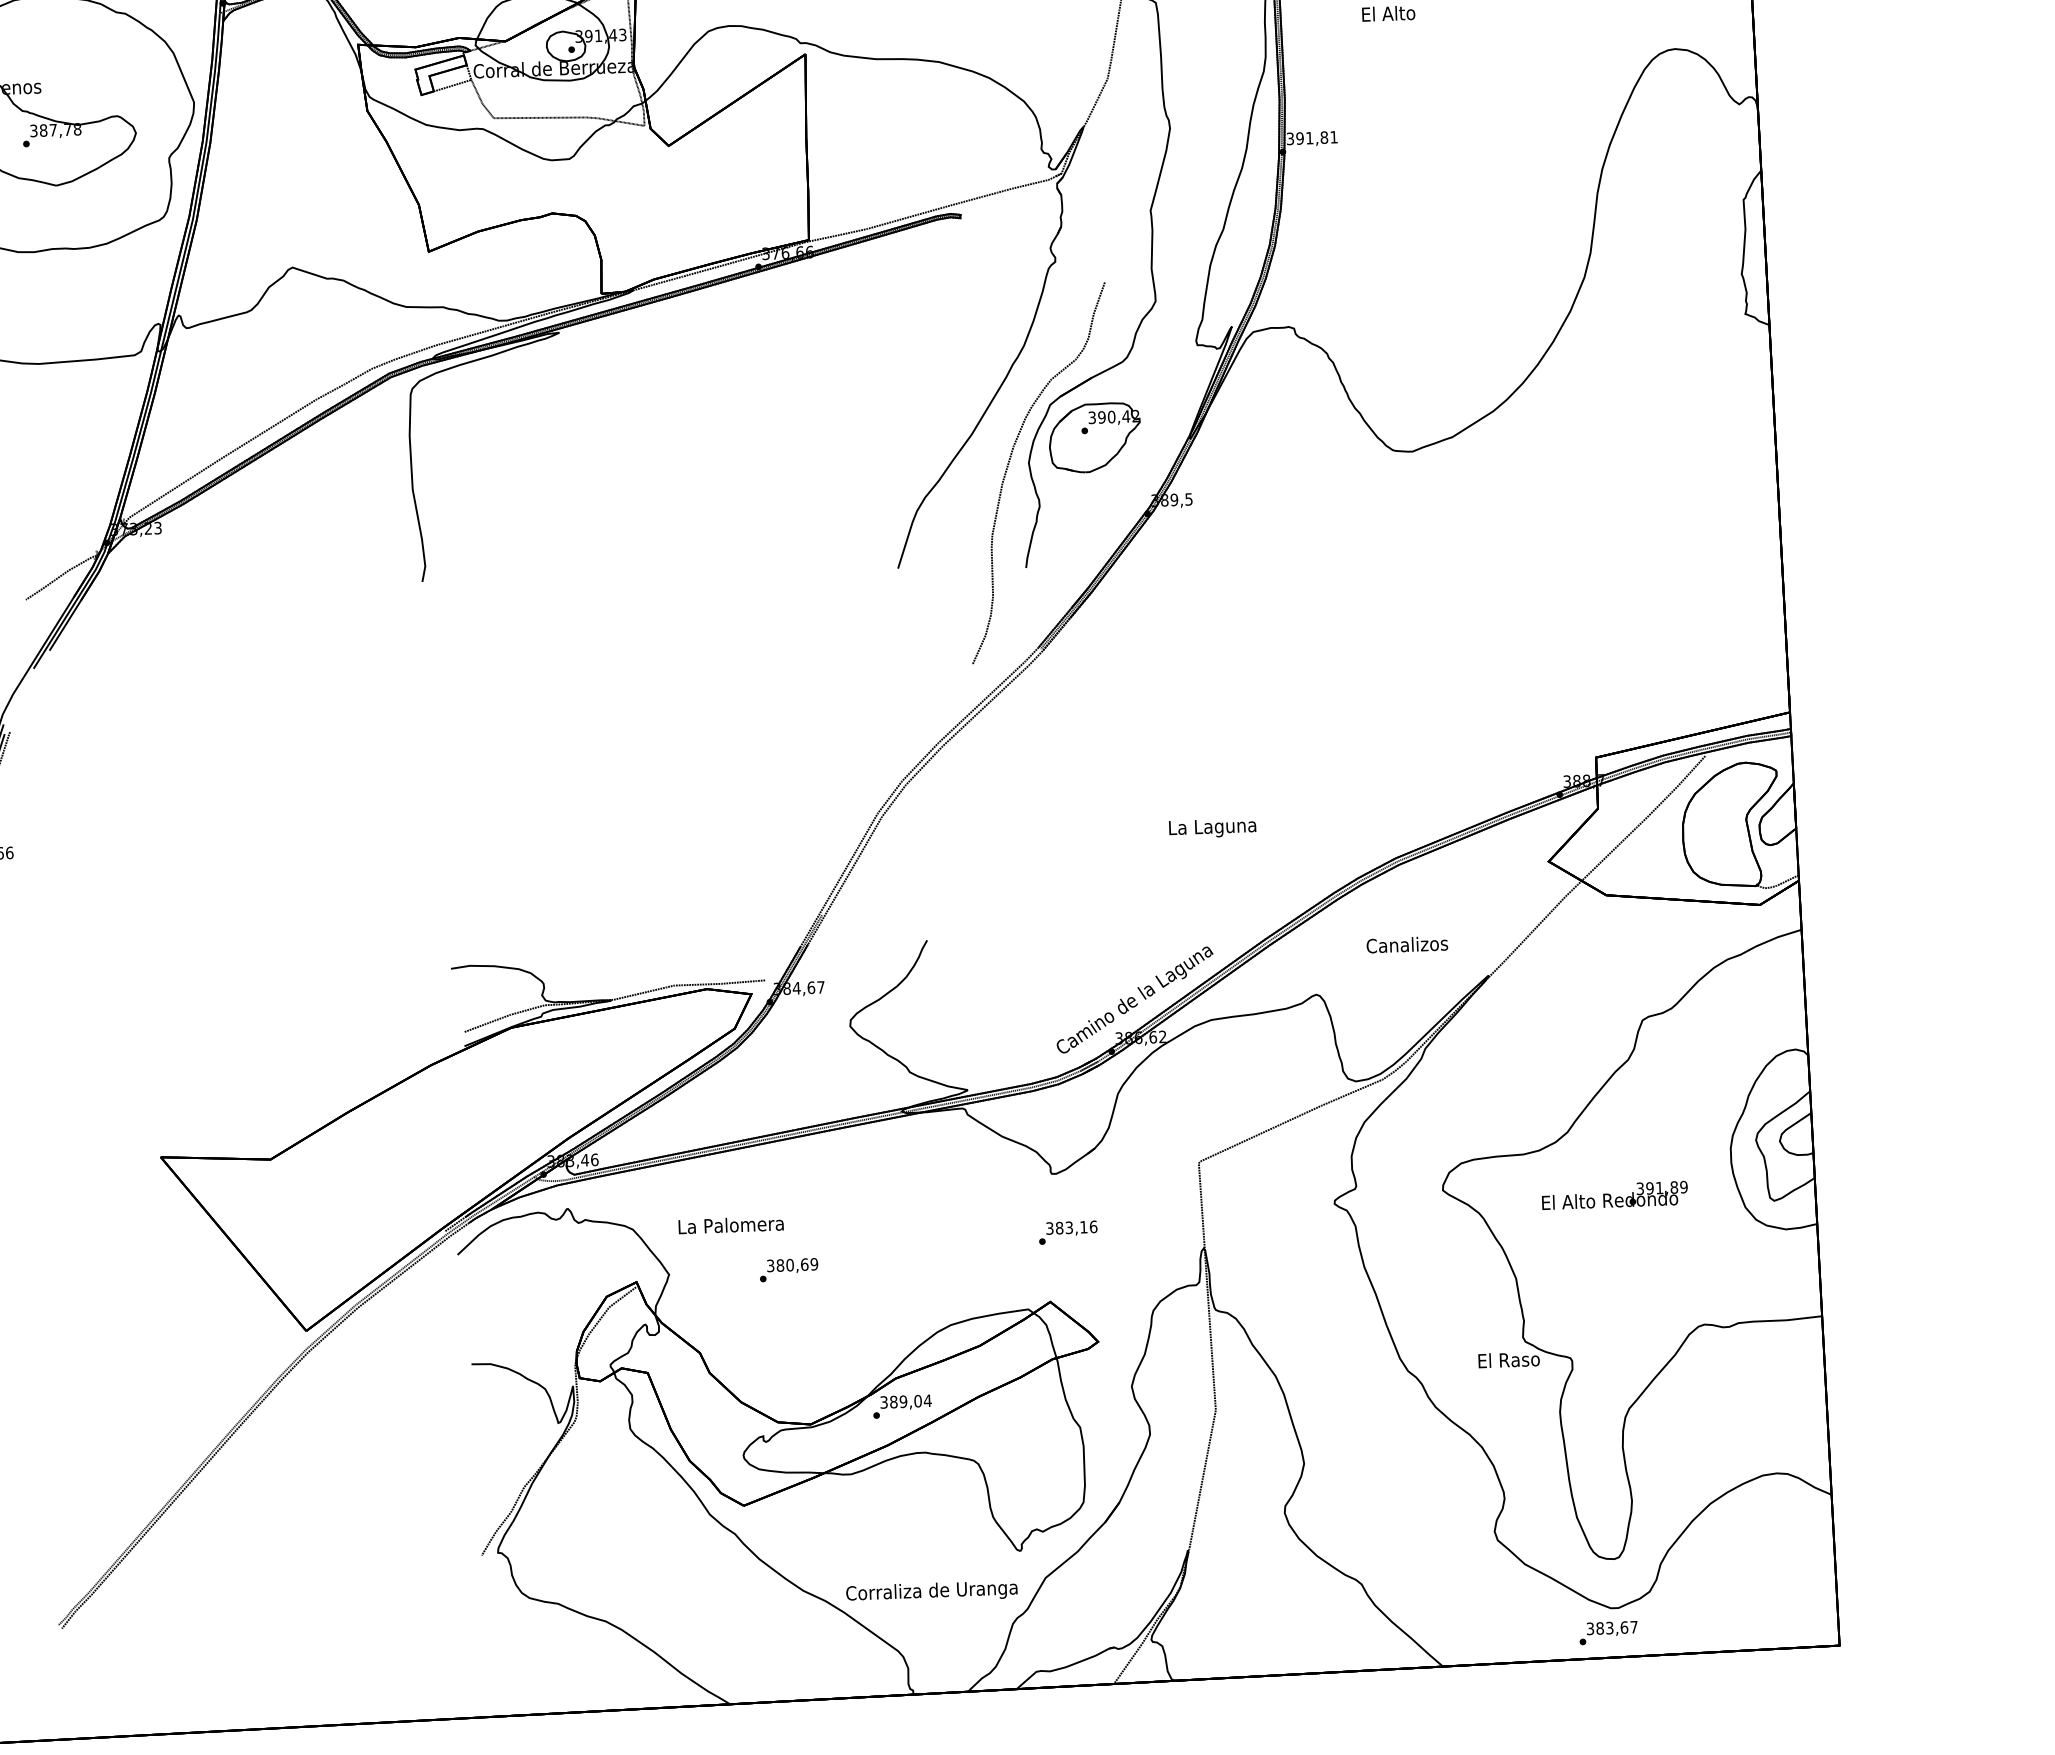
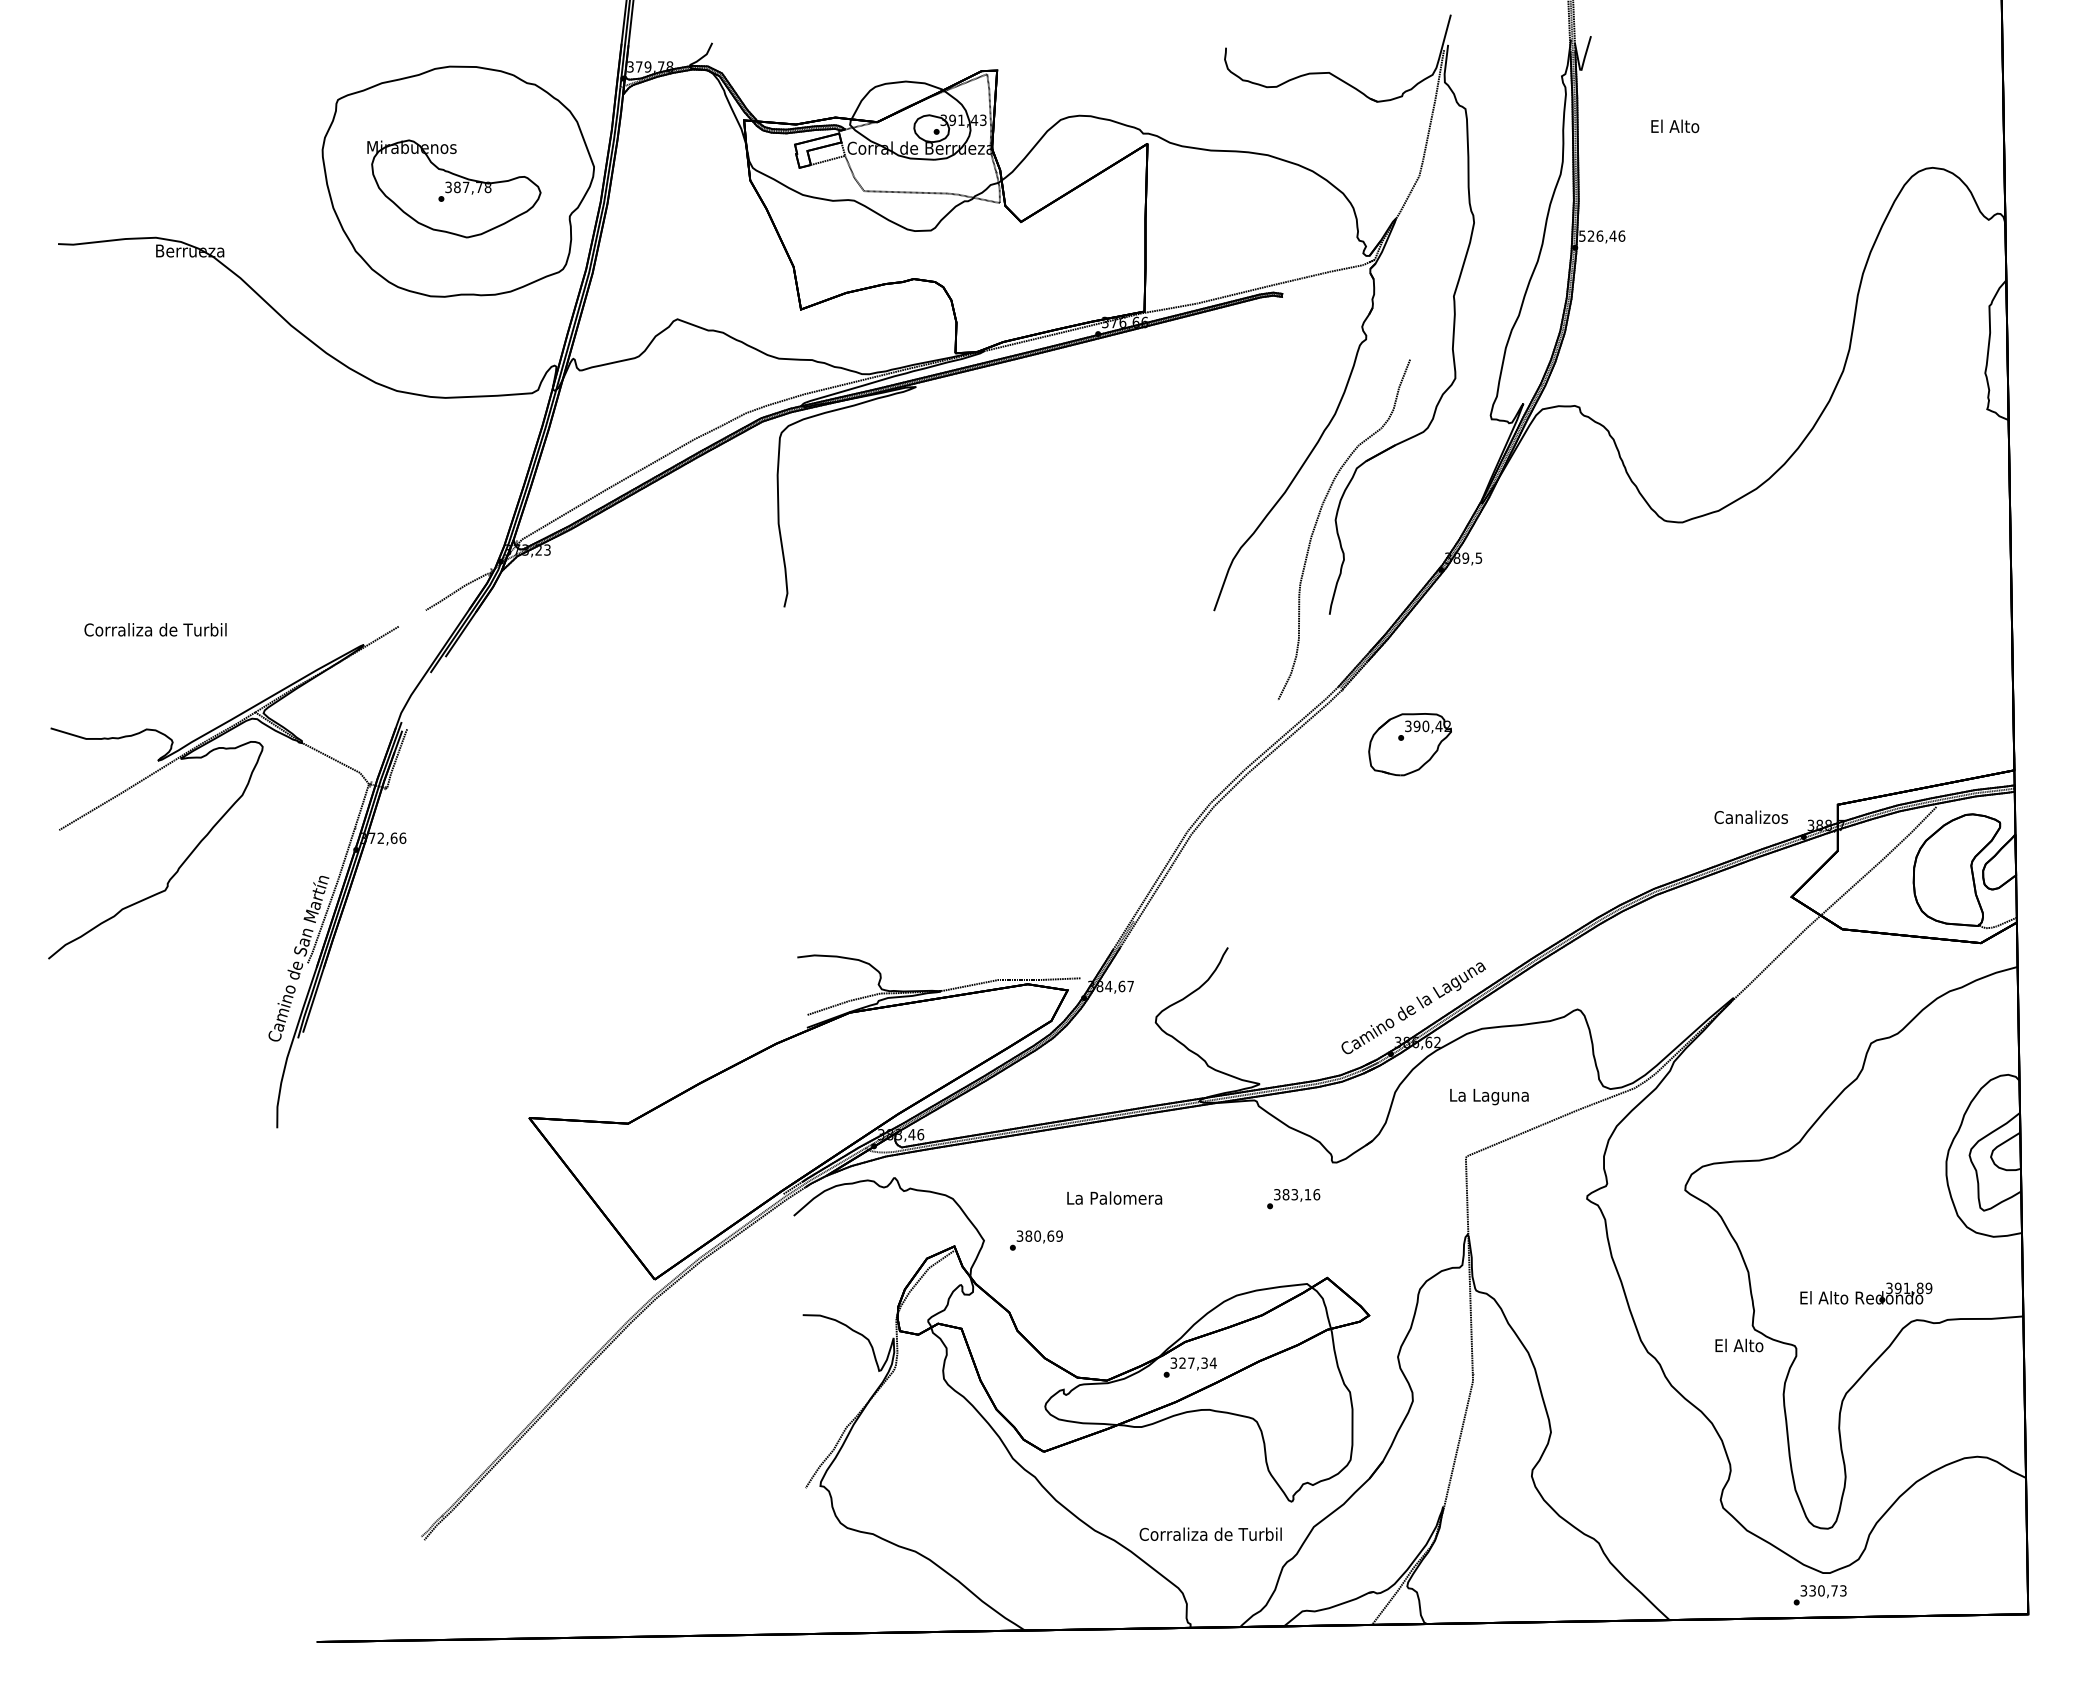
text: (1312, 137) -> (1602, 235), 391,81 -> 526,46
part: (1094, 437) -> (1409, 744), moved
text: (1212, 829) -> (1489, 1097), moved
text: (1406, 943) -> (1750, 816), moved
text: (1615, 1195) -> (1866, 1293), moved
text: (730, 1224) -> (1114, 1197), moved
text: (1068, 1233) -> (1293, 1199), moved
text: (789, 1270) -> (1036, 1240), moved
text: (1509, 1359) -> (1739, 1345), El Raso -> El Alto
text: (905, 1400) -> (1193, 1362), 389,04 -> 327,34
text: (931, 1591) -> (1210, 1535), Corraliza de Uranga -> Corraliza de Turbil
text: (1616, 1627) -> (1827, 1590), 383,67 -> 330,73

